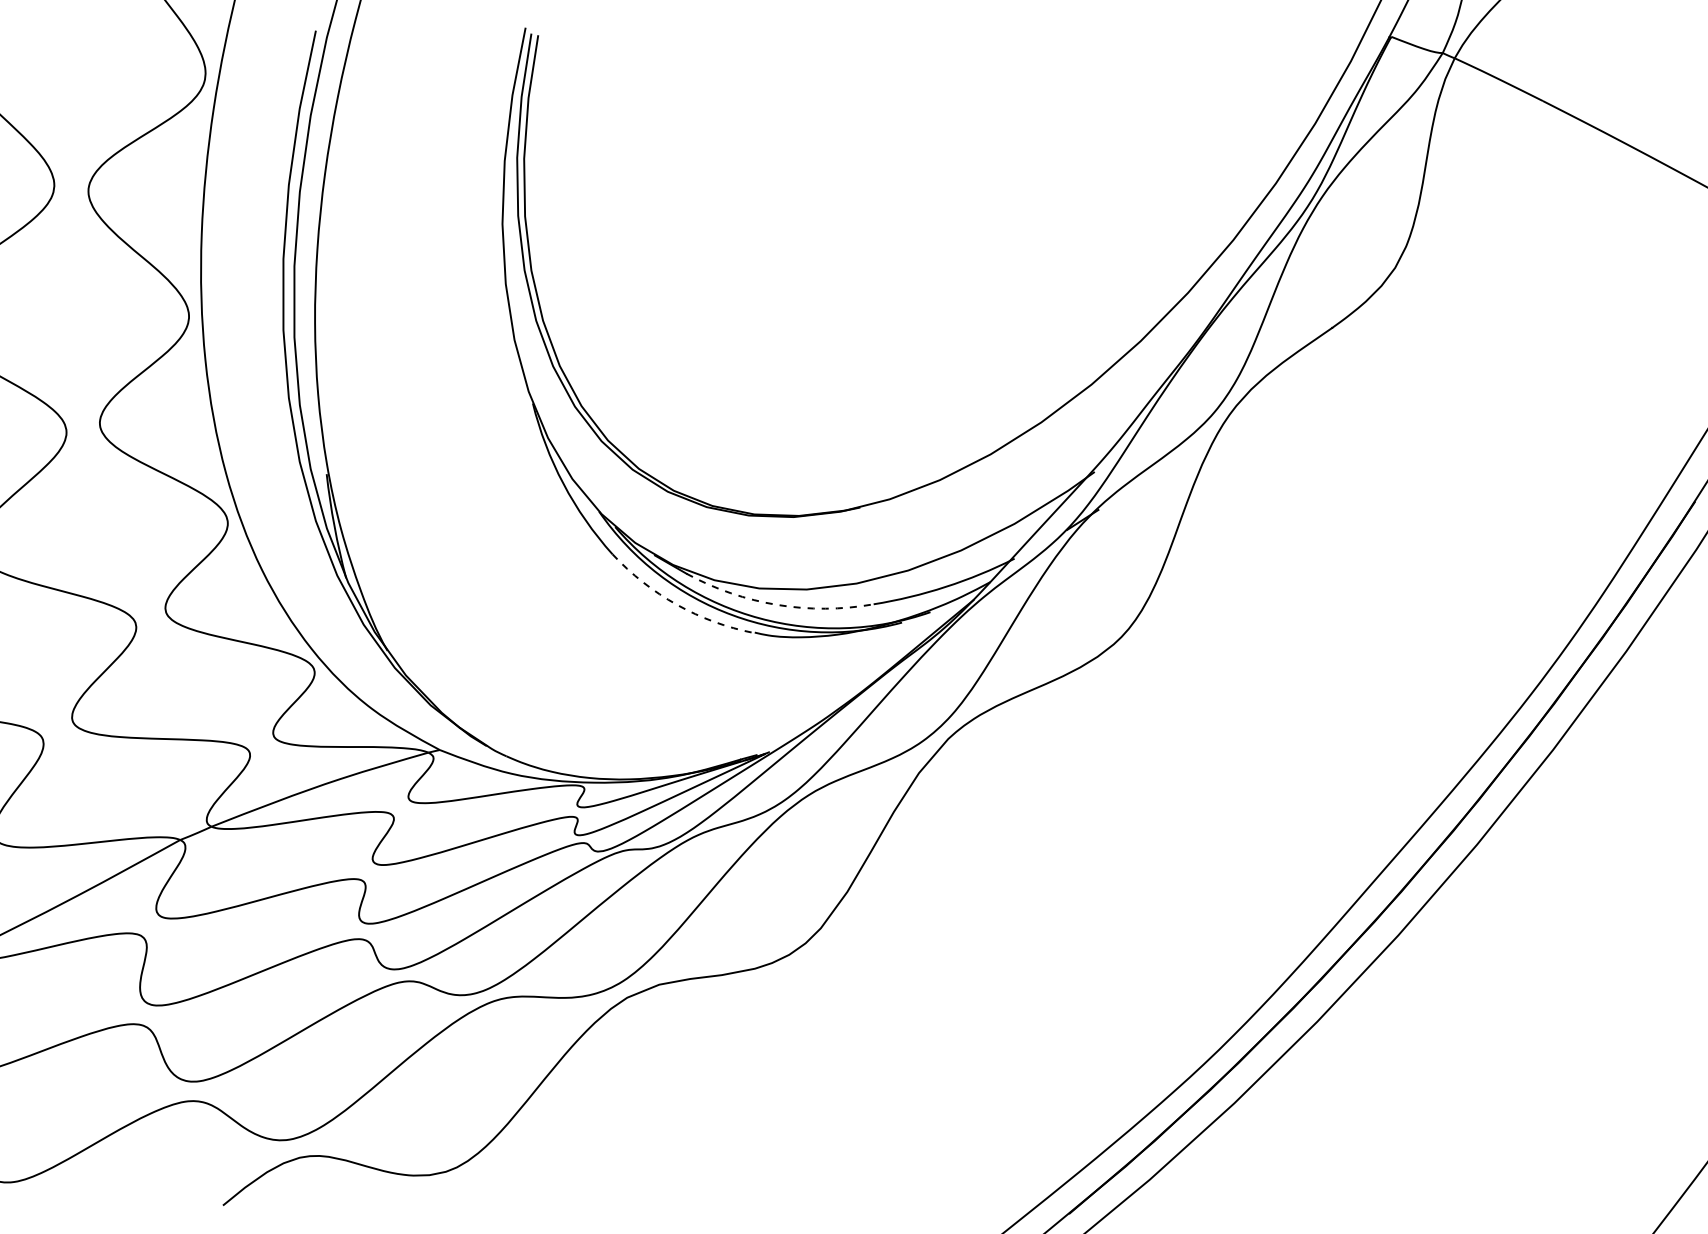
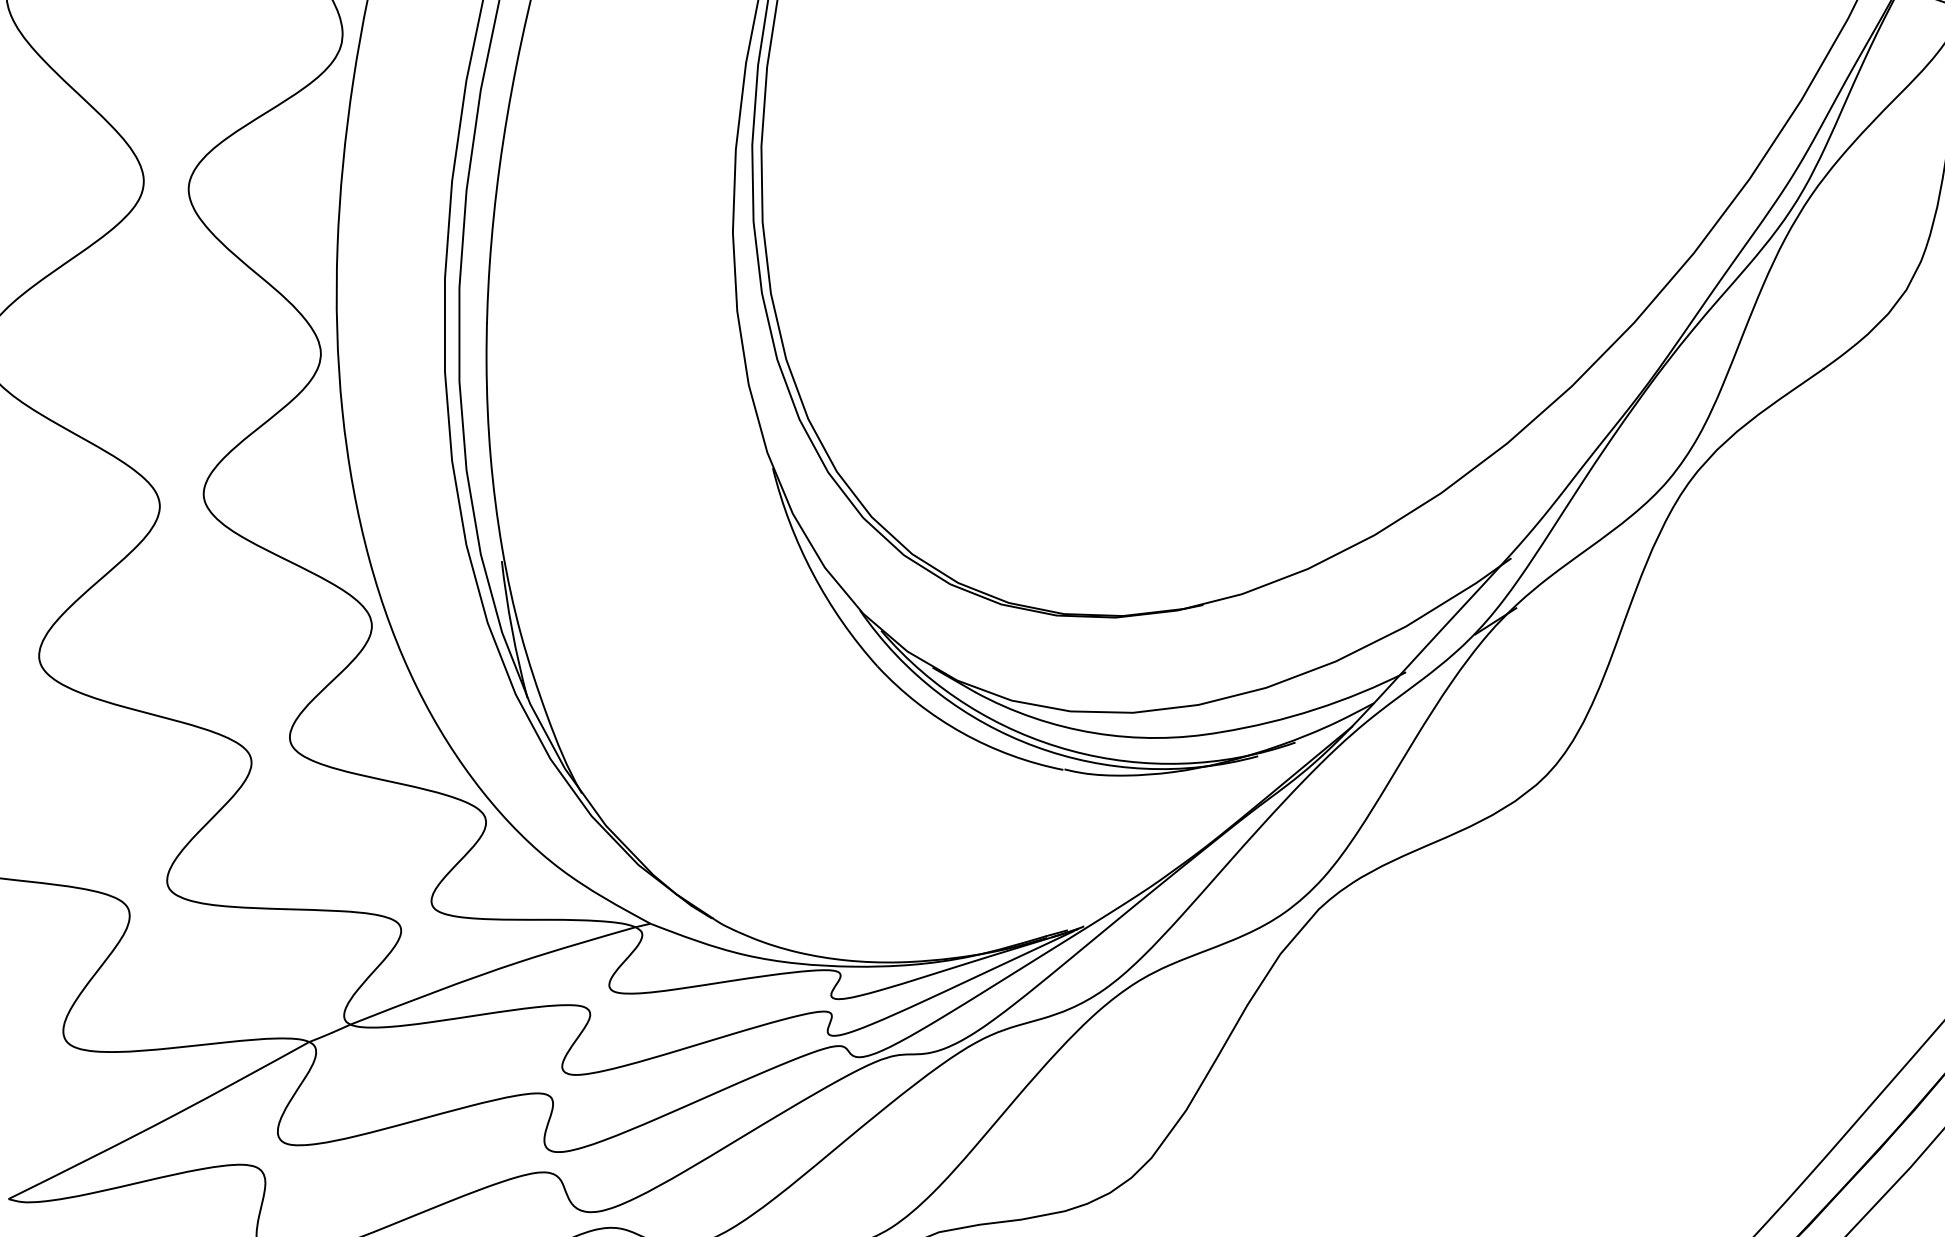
arc: (677, 604) -> (962, 732), dashed -> solid
arc: (777, 604) -> (1094, 732), dashed -> solid

